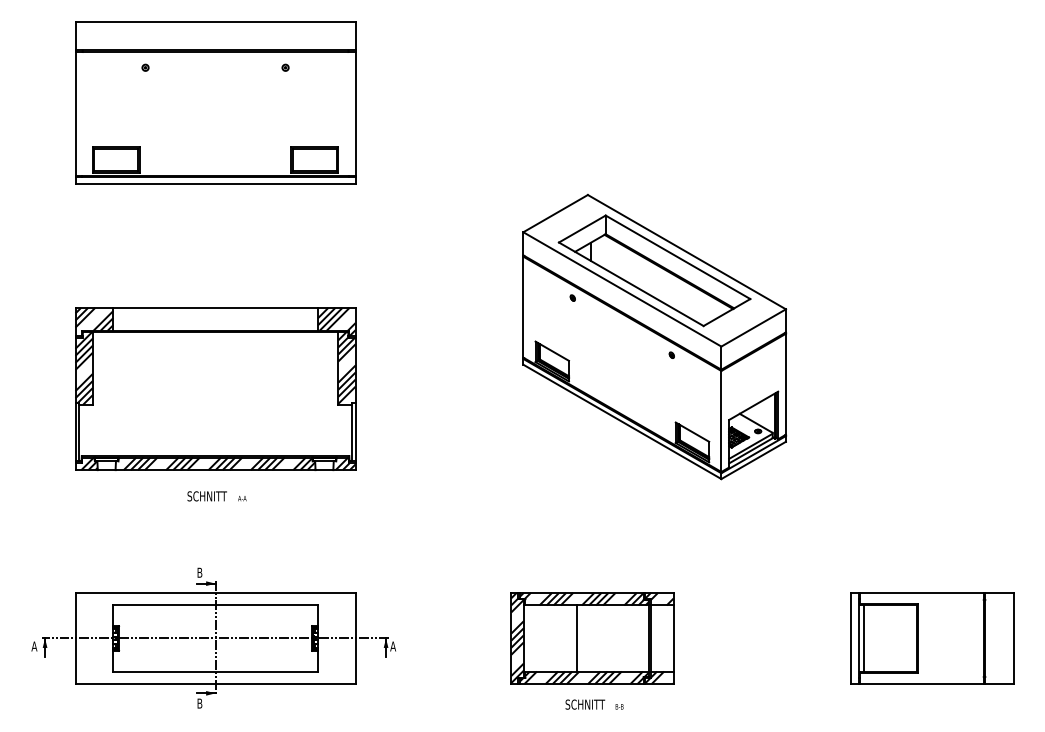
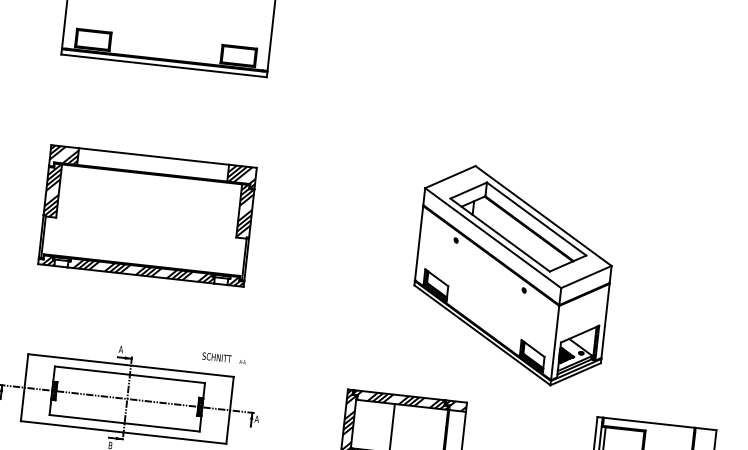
part: (654, 336) -> (512, 275), moved
text: (216, 496) -> (223, 358), moved
text: (199, 572) -> (120, 349), B -> A

